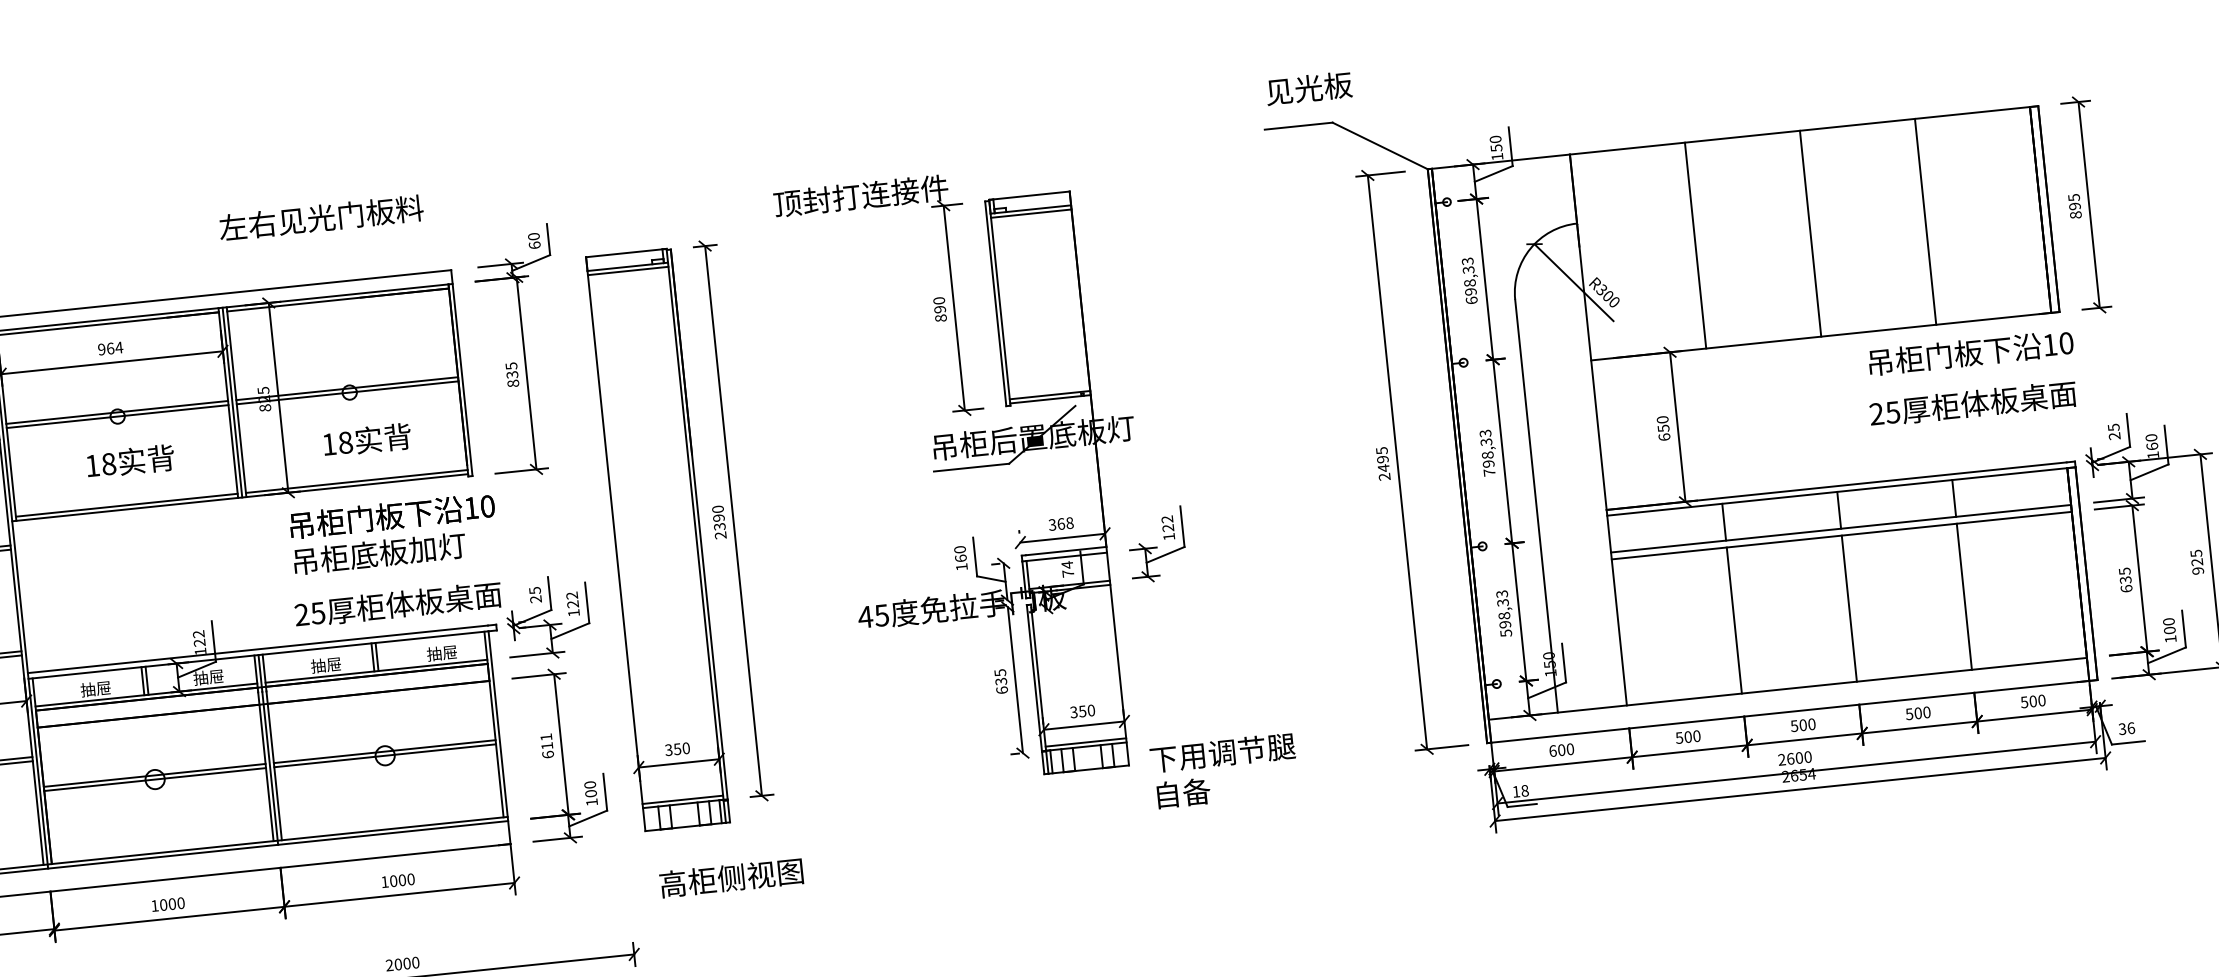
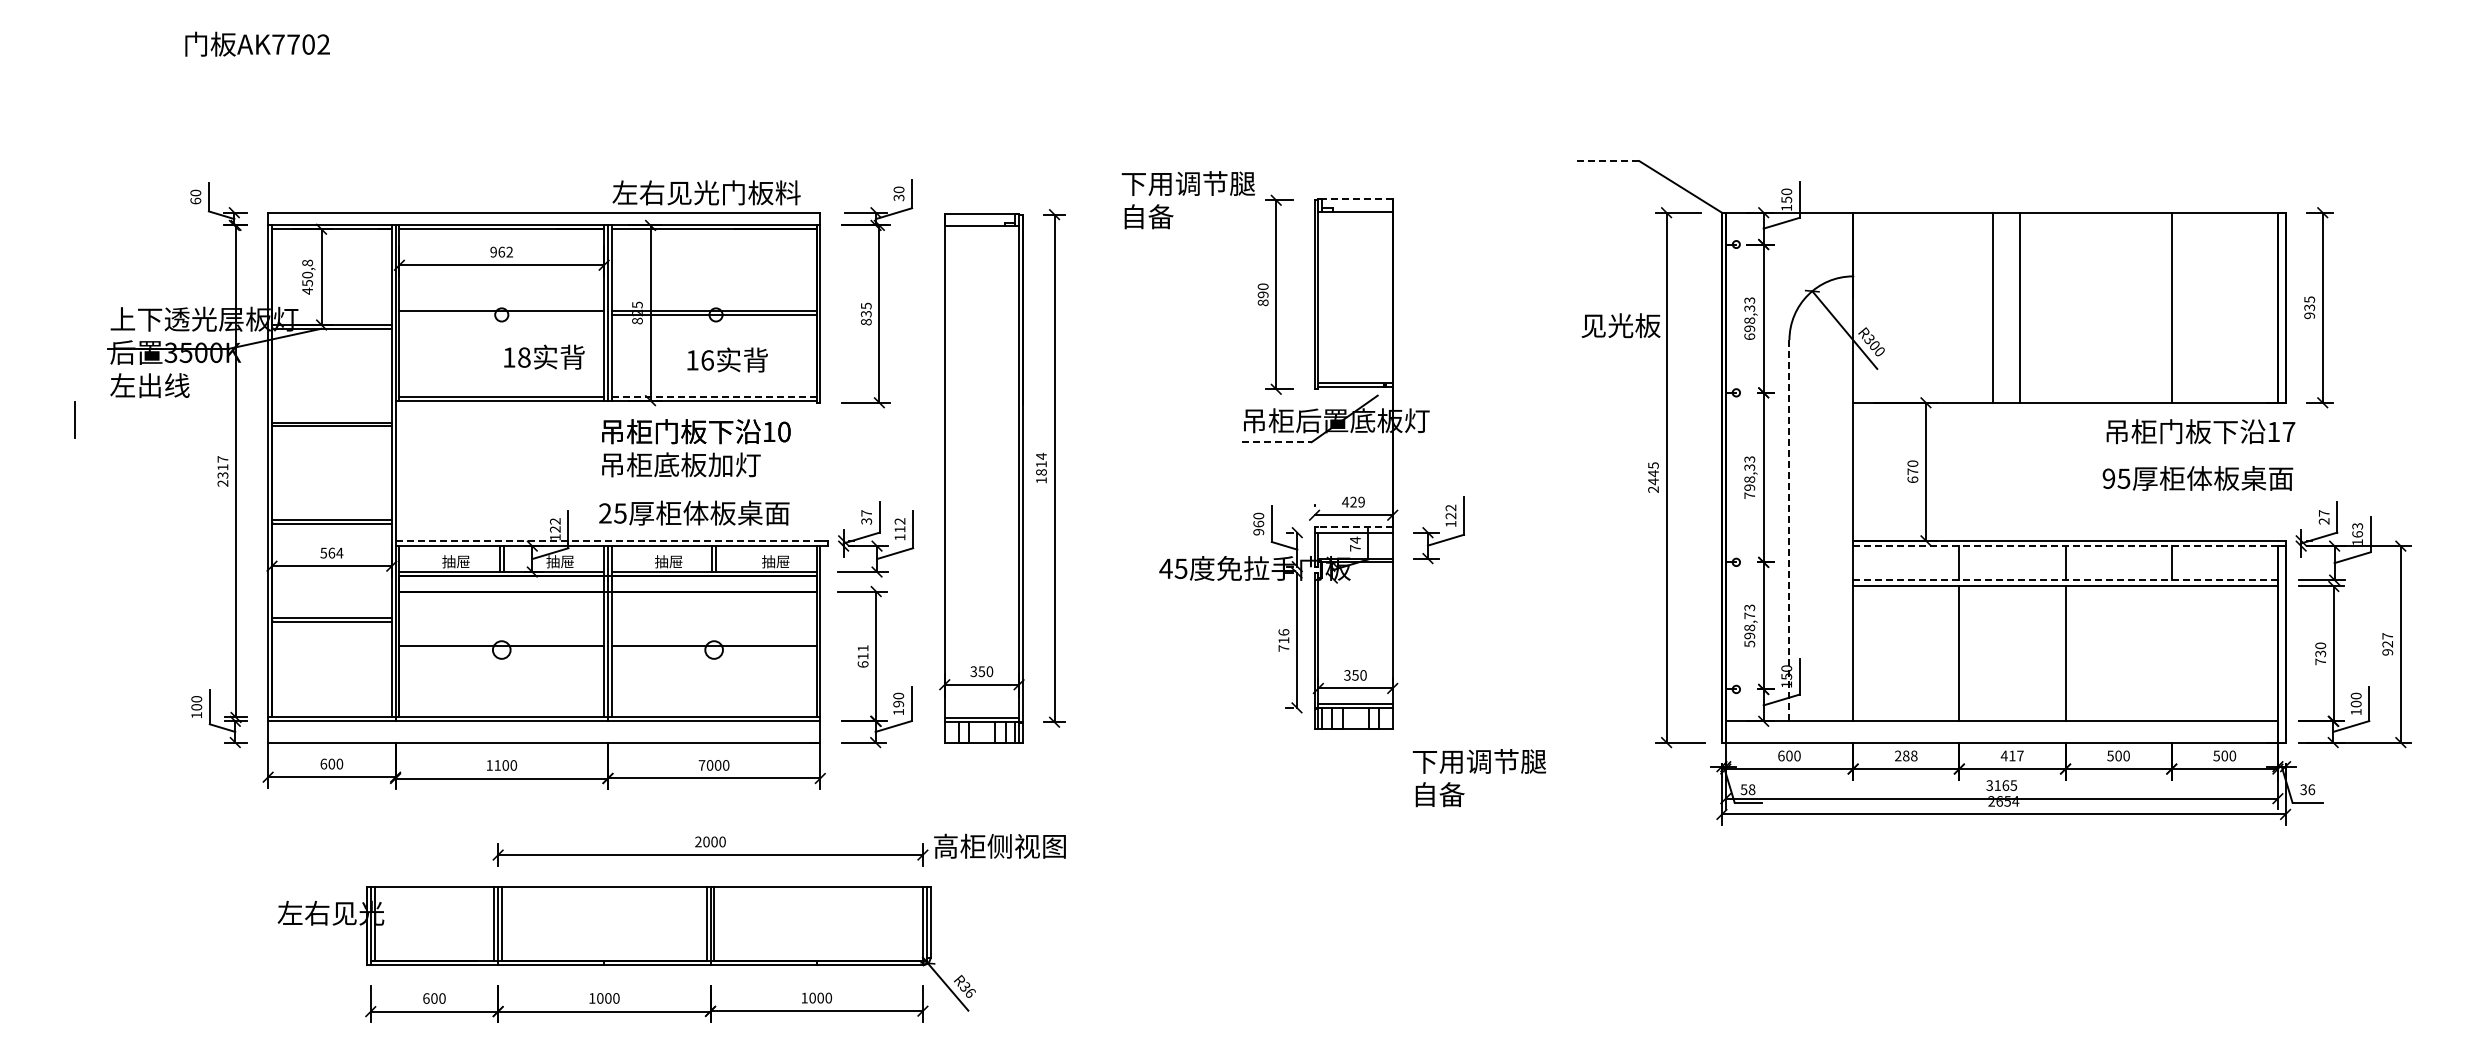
text: (1308, 88) -> (1620, 325), moved
line: (1299, 126) -> (1608, 161), solid -> dashed
line: (1029, 195) -> (1355, 199), solid -> dashed
text: (2075, 210) -> (2309, 311), 895 -> 935
line: (1031, 213) -> (1355, 215), removed
text: (862, 214) -> (1201, 200), 顶封打连接件 -> 下用调节腿 自备
text: (321, 217) -> (706, 192), moved
line: (1810, 233) -> (2019, 307), moved
text: (534, 244) -> (898, 197), 60 -> 30
line: (1695, 245) -> (1993, 307), moved
line: (627, 271) -> (981, 230), removed
text: (2065, 342) -> (2288, 431), 10 -> 17
text: (118, 347) -> (509, 251), 964 -> 962
text: (1876, 413) -> (2108, 478), 25 -> 95
line: (117, 416) -> (501, 314), removed
text: (2114, 427) -> (2324, 513), 25 -> 27
text: (1663, 428) -> (1912, 471), 650 -> 670
text: (2151, 438) -> (2357, 526), 160 -> 163
text: (345, 442) -> (707, 360), 18 -> 16
text: (1382, 459) -> (1653, 473), 2495 -> 2445
text: (130, 460) -> (544, 356), moved
line: (971, 468) -> (1276, 442), solid -> dashed
line: (356, 481) -> (713, 396), solid -> dashed
line: (1838, 492) -> (2066, 546), solid -> dashed
line: (1536, 505) -> (1789, 530), solid -> dashed
text: (719, 521) -> (1041, 467), 2390 -> 1814
text: (1061, 523) -> (1353, 501), 368 -> 429
line: (1842, 529) -> (2066, 580), solid -> dashed
text: (394, 534) -> (696, 448), moved
line: (1066, 551) -> (1355, 527), solid -> dashed
text: (2196, 553) -> (2387, 636), 925 -> 927
text: (961, 567) -> (1258, 532), 160 -> 960
text: (2125, 579) -> (2320, 653), 635 -> 730
text: (535, 595) -> (866, 517), 25 -> 37
line: (1964, 596) -> (2171, 653), removed
text: (1502, 602) -> (1749, 615), 598,33 -> 598,73
text: (398, 603) -> (694, 512), moved
text: (572, 604) -> (899, 529), 122 -> 112
line: (258, 648) -> (608, 540), solid -> dashed
text: (1000, 681) -> (1283, 640), 635 -> 716
text: (1802, 724) -> (2011, 755), 500 -> 417
text: (1688, 736) -> (1906, 755), 500 -> 288
line: (384, 756) -> (713, 650), removed
text: (1794, 758) -> (2001, 785), 2600 -> 3165
text: (1224, 771) -> (1479, 778), moved
line: (154, 780) -> (501, 650), removed
text: (1515, 791) -> (1743, 789), 18 -> 58
text: (590, 793) -> (898, 703), 100 -> 190
text: (730, 877) -> (999, 845), moved
text: (384, 882) -> (701, 765), 1000 -> 7000
text: (163, 905) -> (497, 765), 1000 -> 1100

